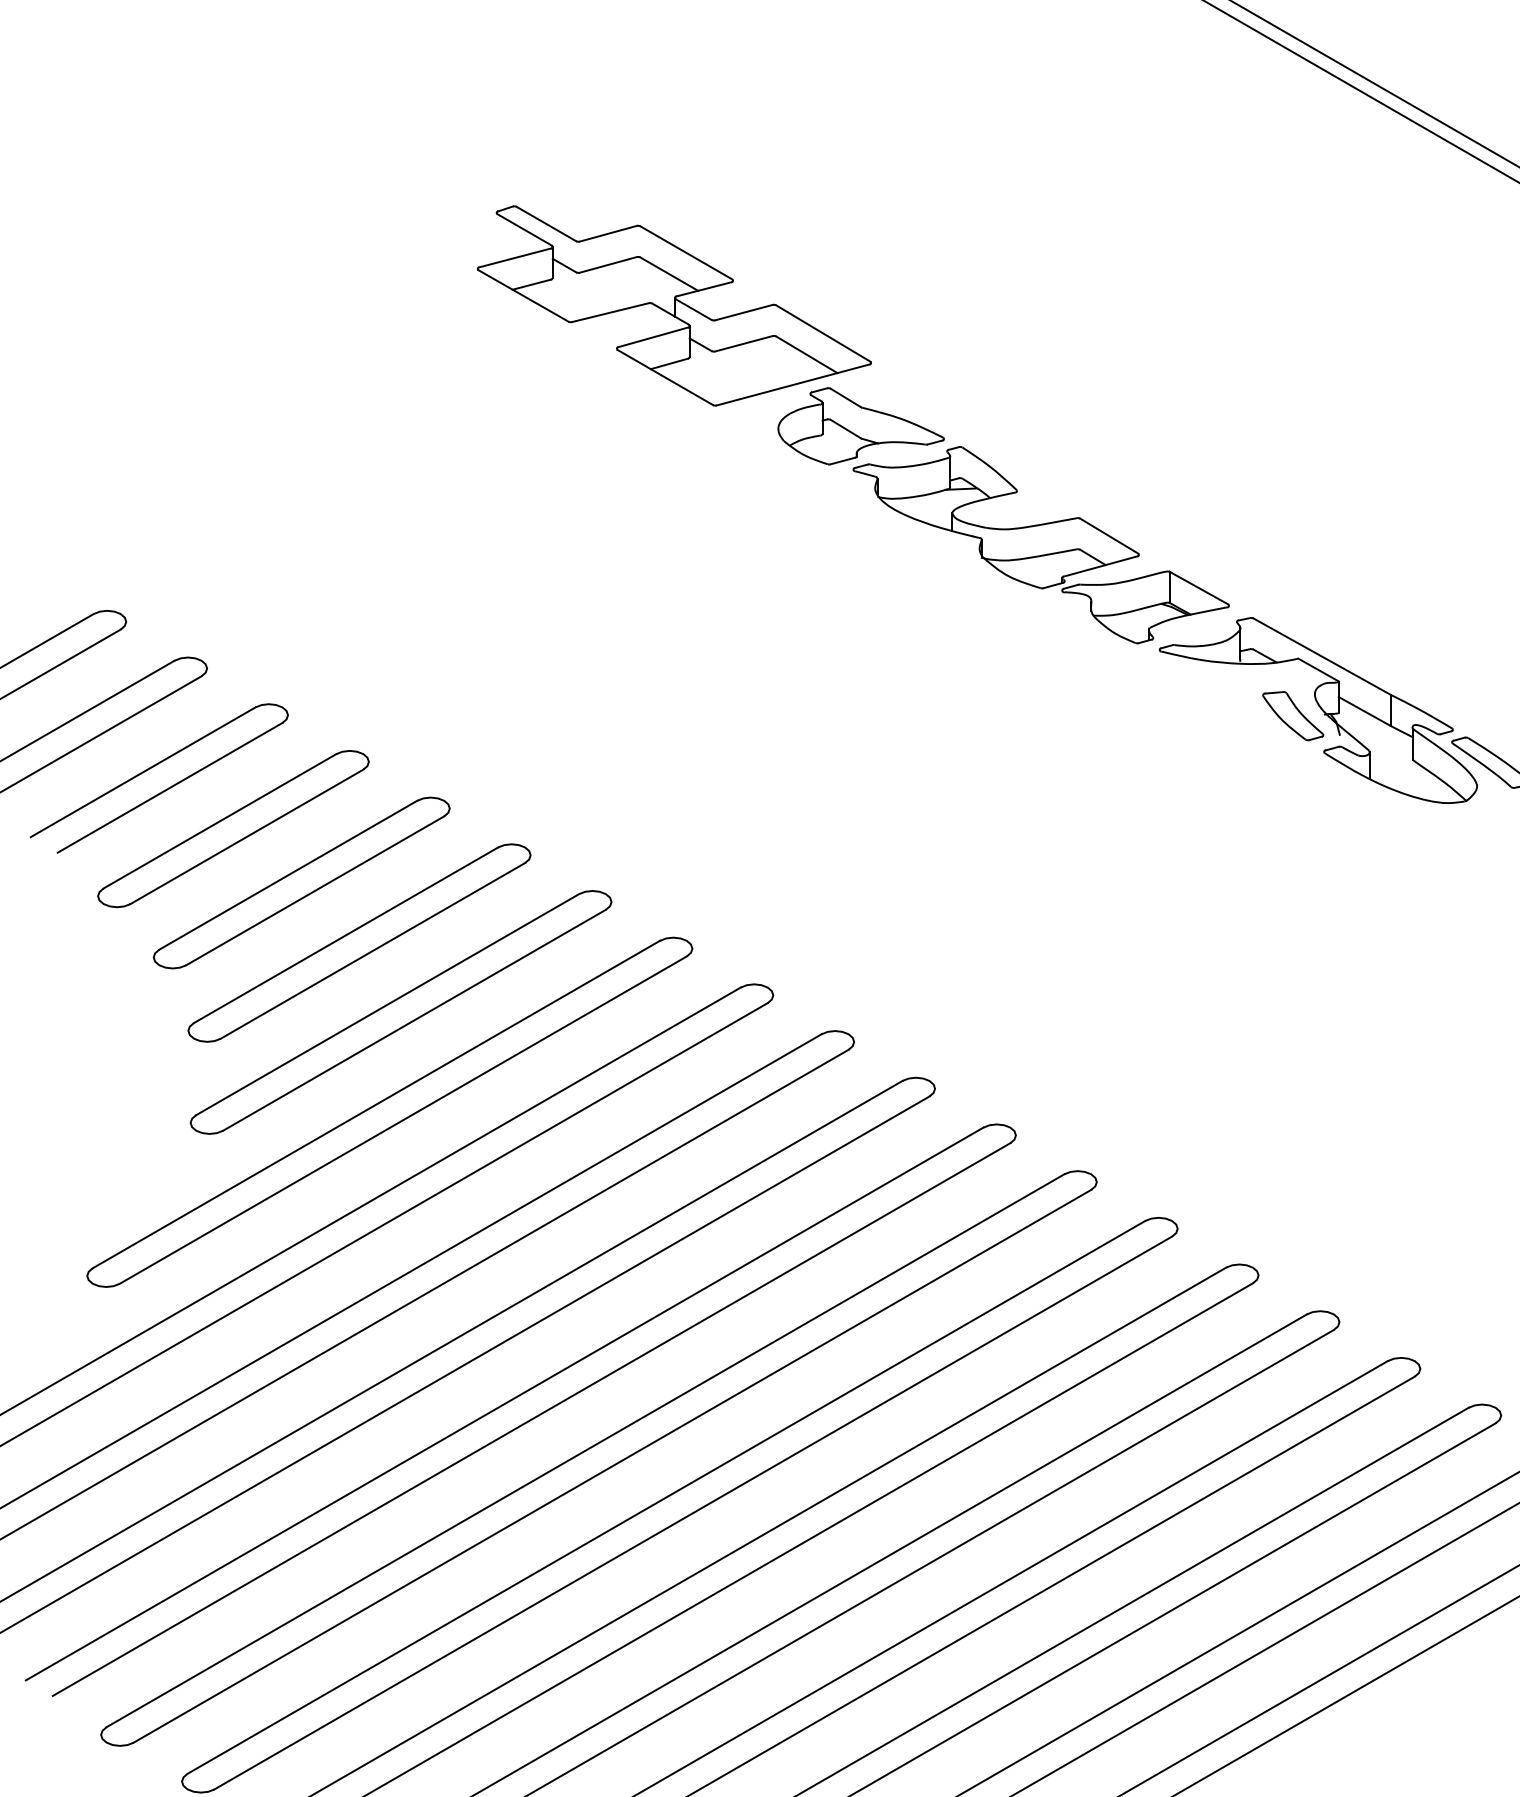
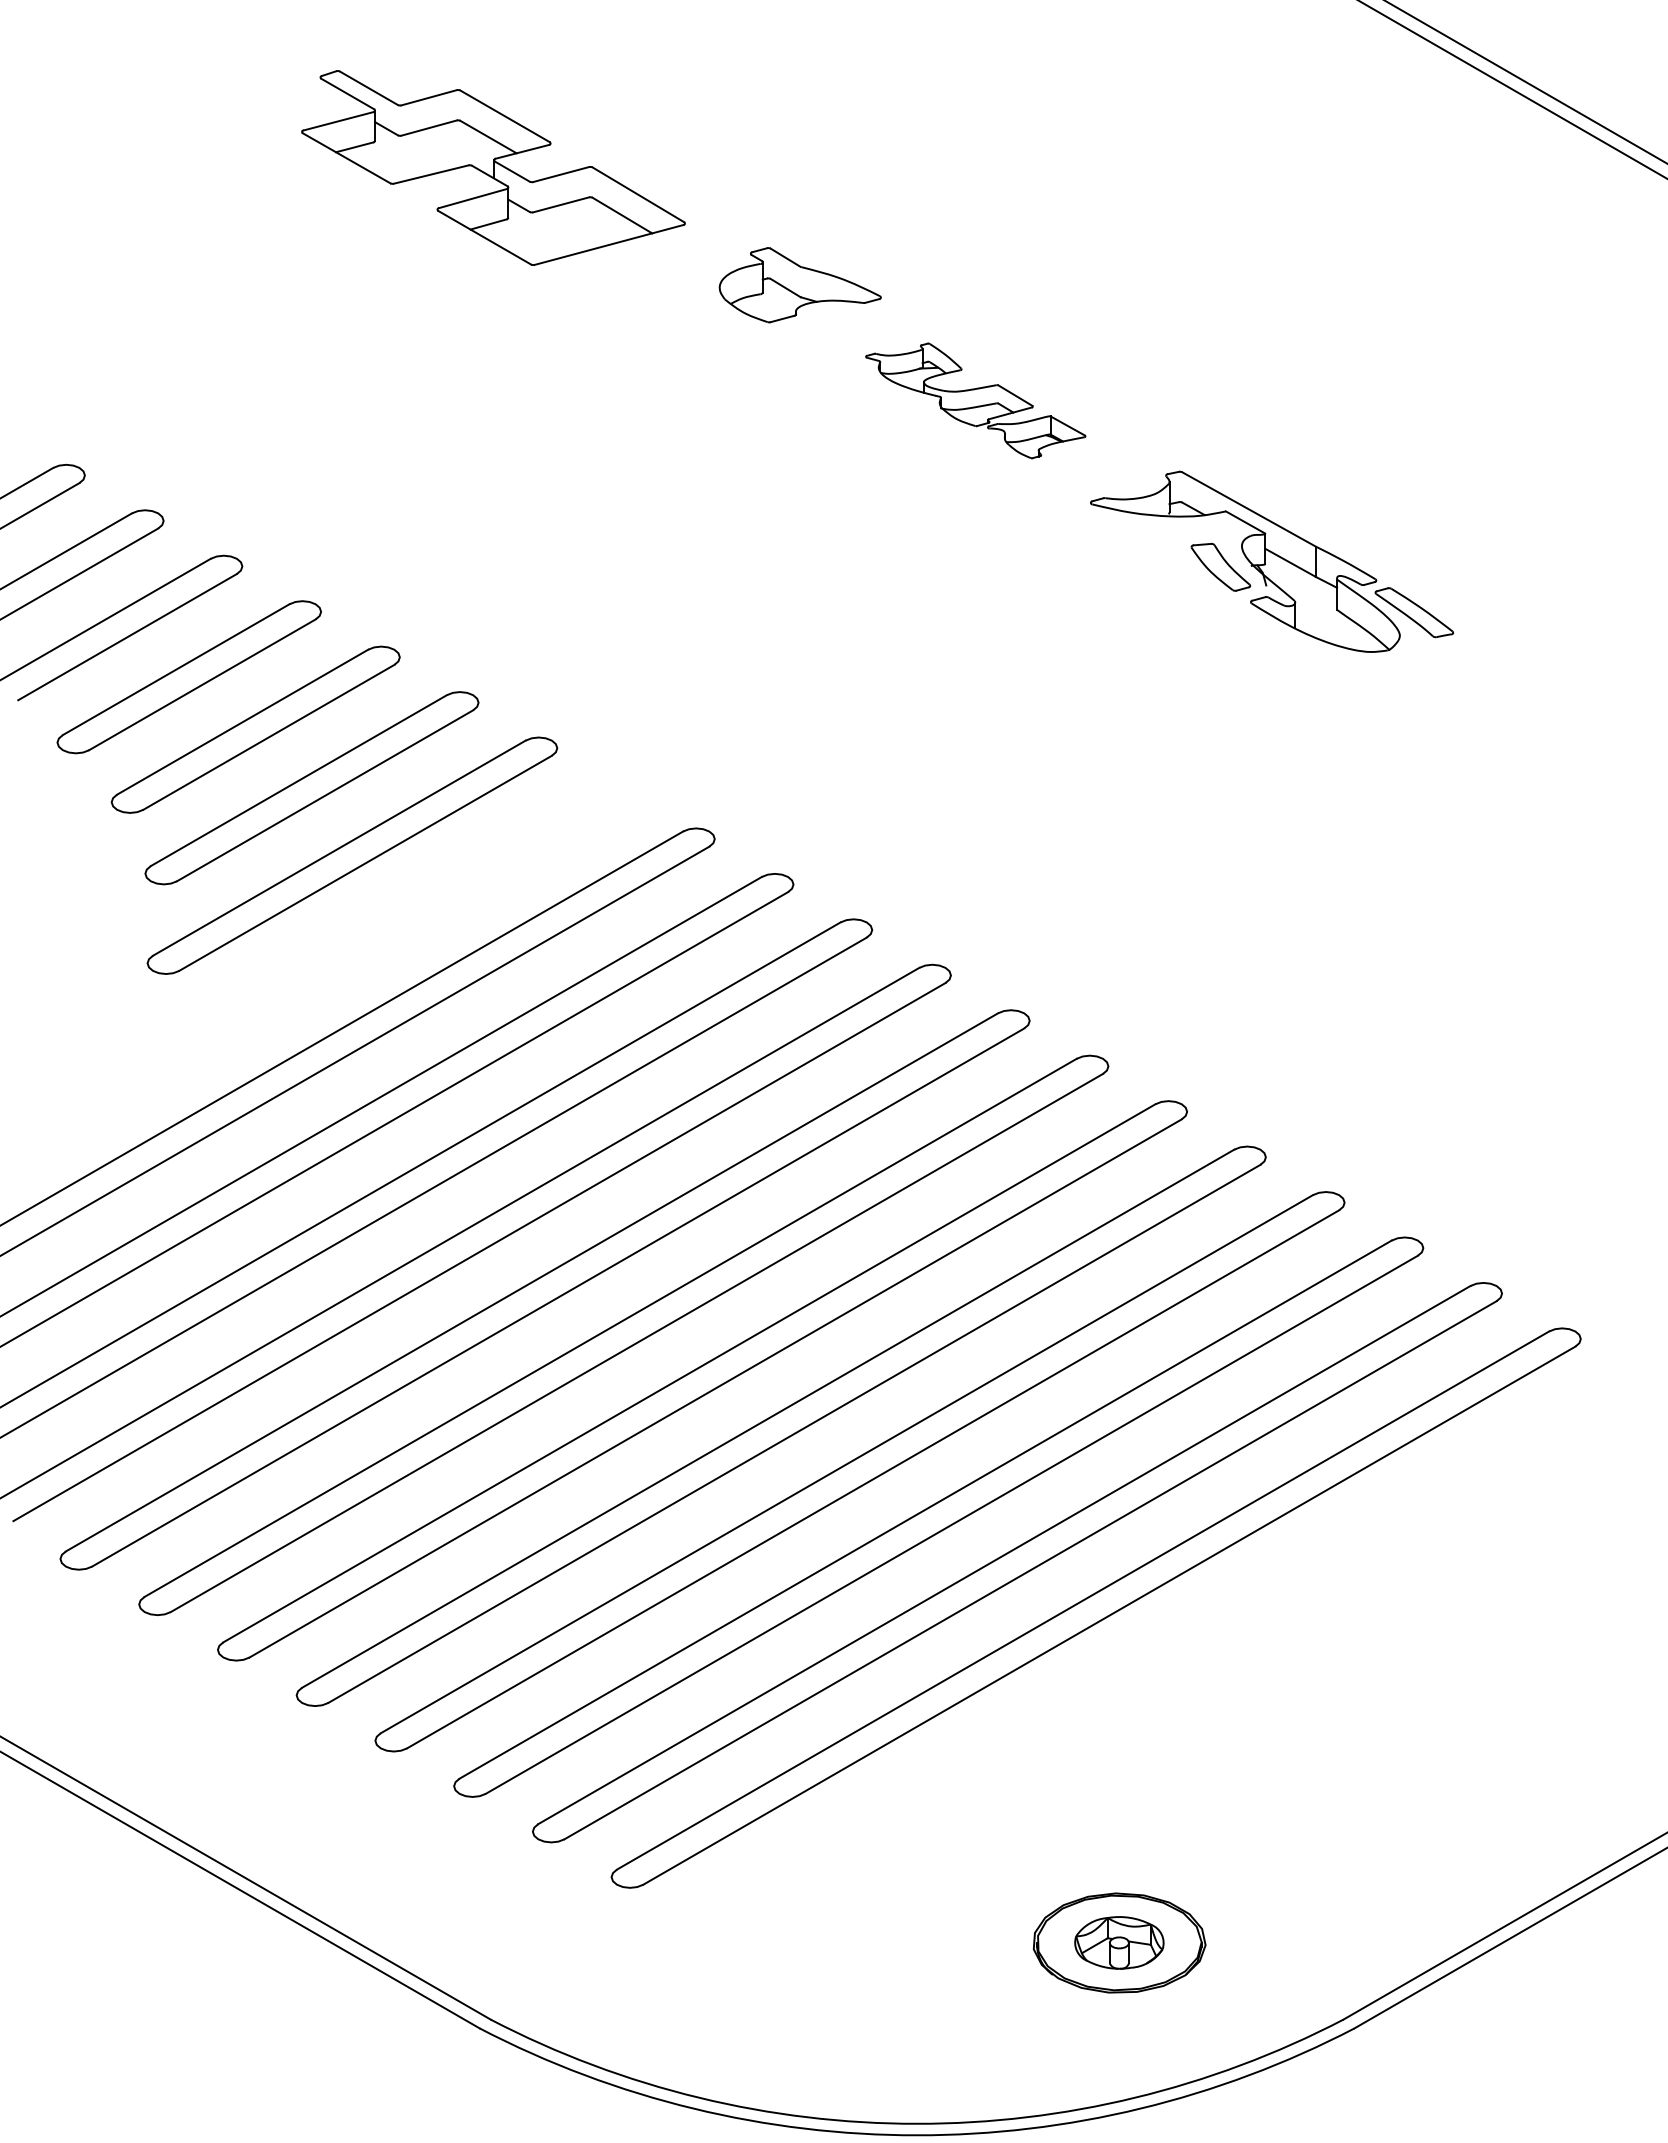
part: (674, 305) -> (493, 167), moved
part: (1041, 544) -> (975, 400), size x0.6
part: (389, 1111) -> (341, 952), removed

